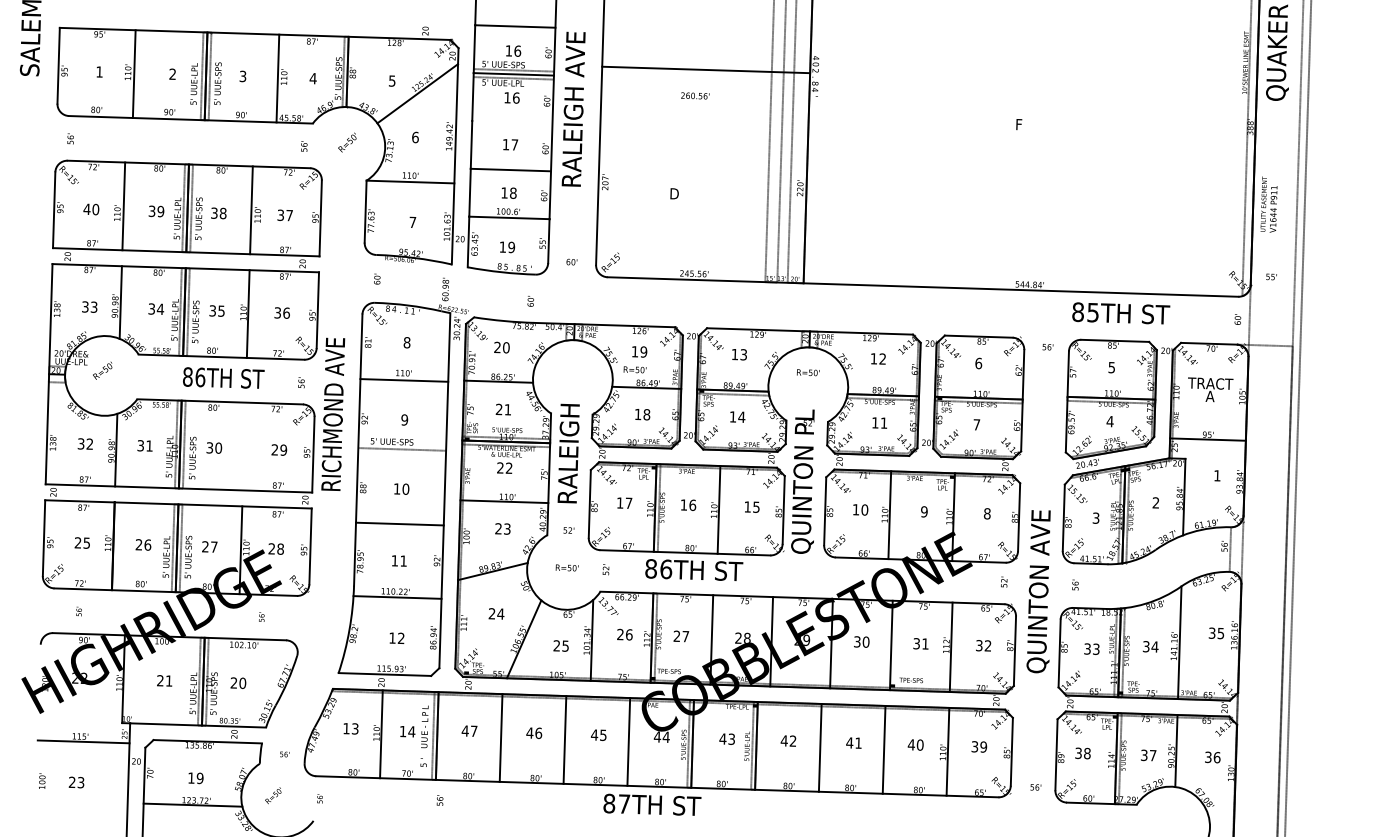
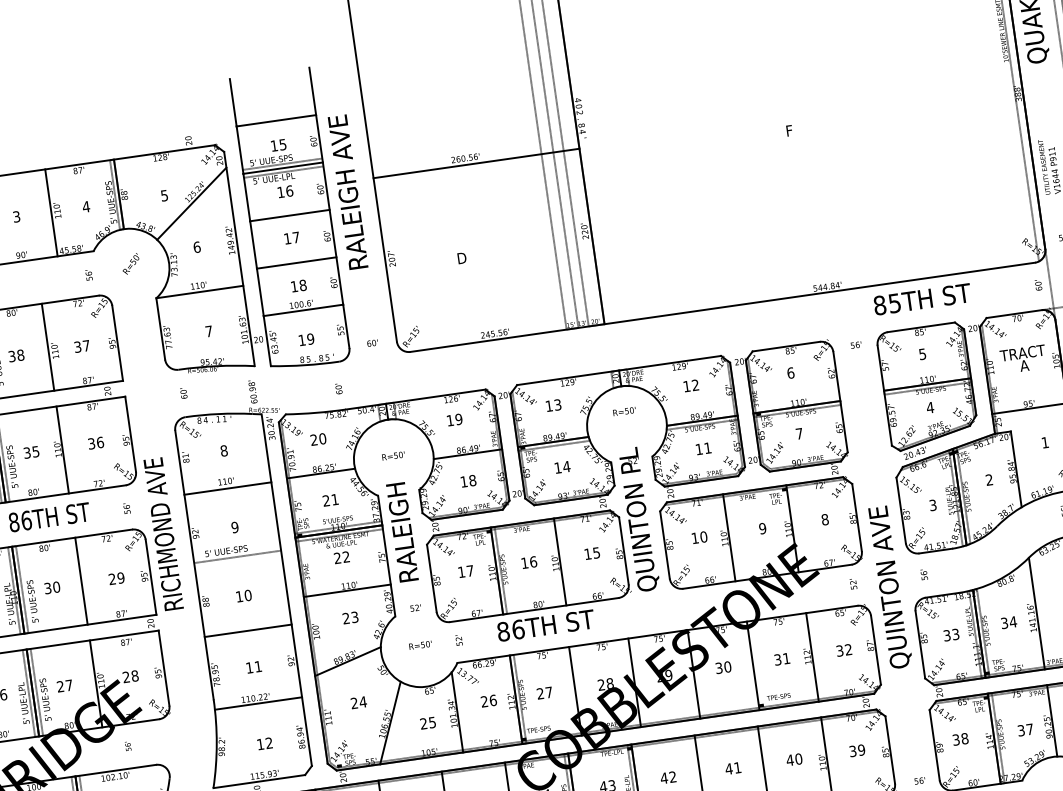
text: (517, 50) -> (282, 144), 16 -> 15
line: (706, 69) -> (476, 162), moved
line: (512, 121) -> (289, 214), added
text: (634, 369) -> (392, 455), moved
line: (243, 446) -> (80, 581), added

